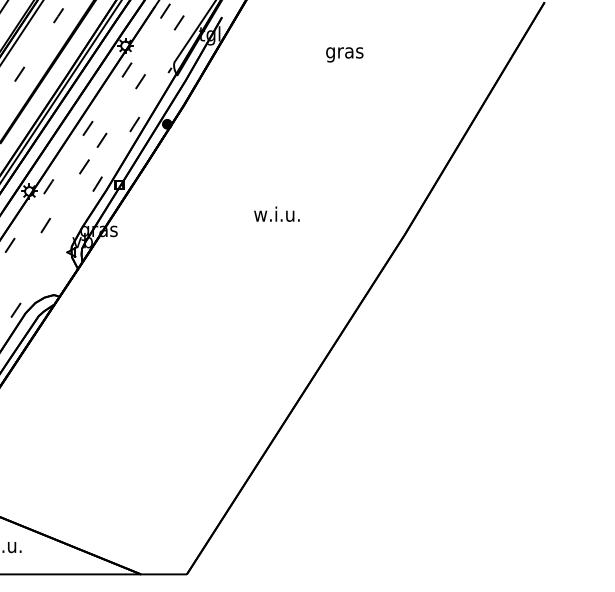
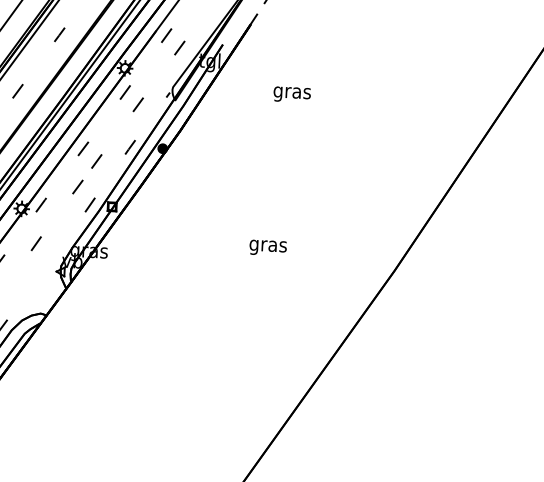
text: (344, 54) -> (291, 94), moved
text: (276, 215) -> (267, 245), w.i.u. -> gras

